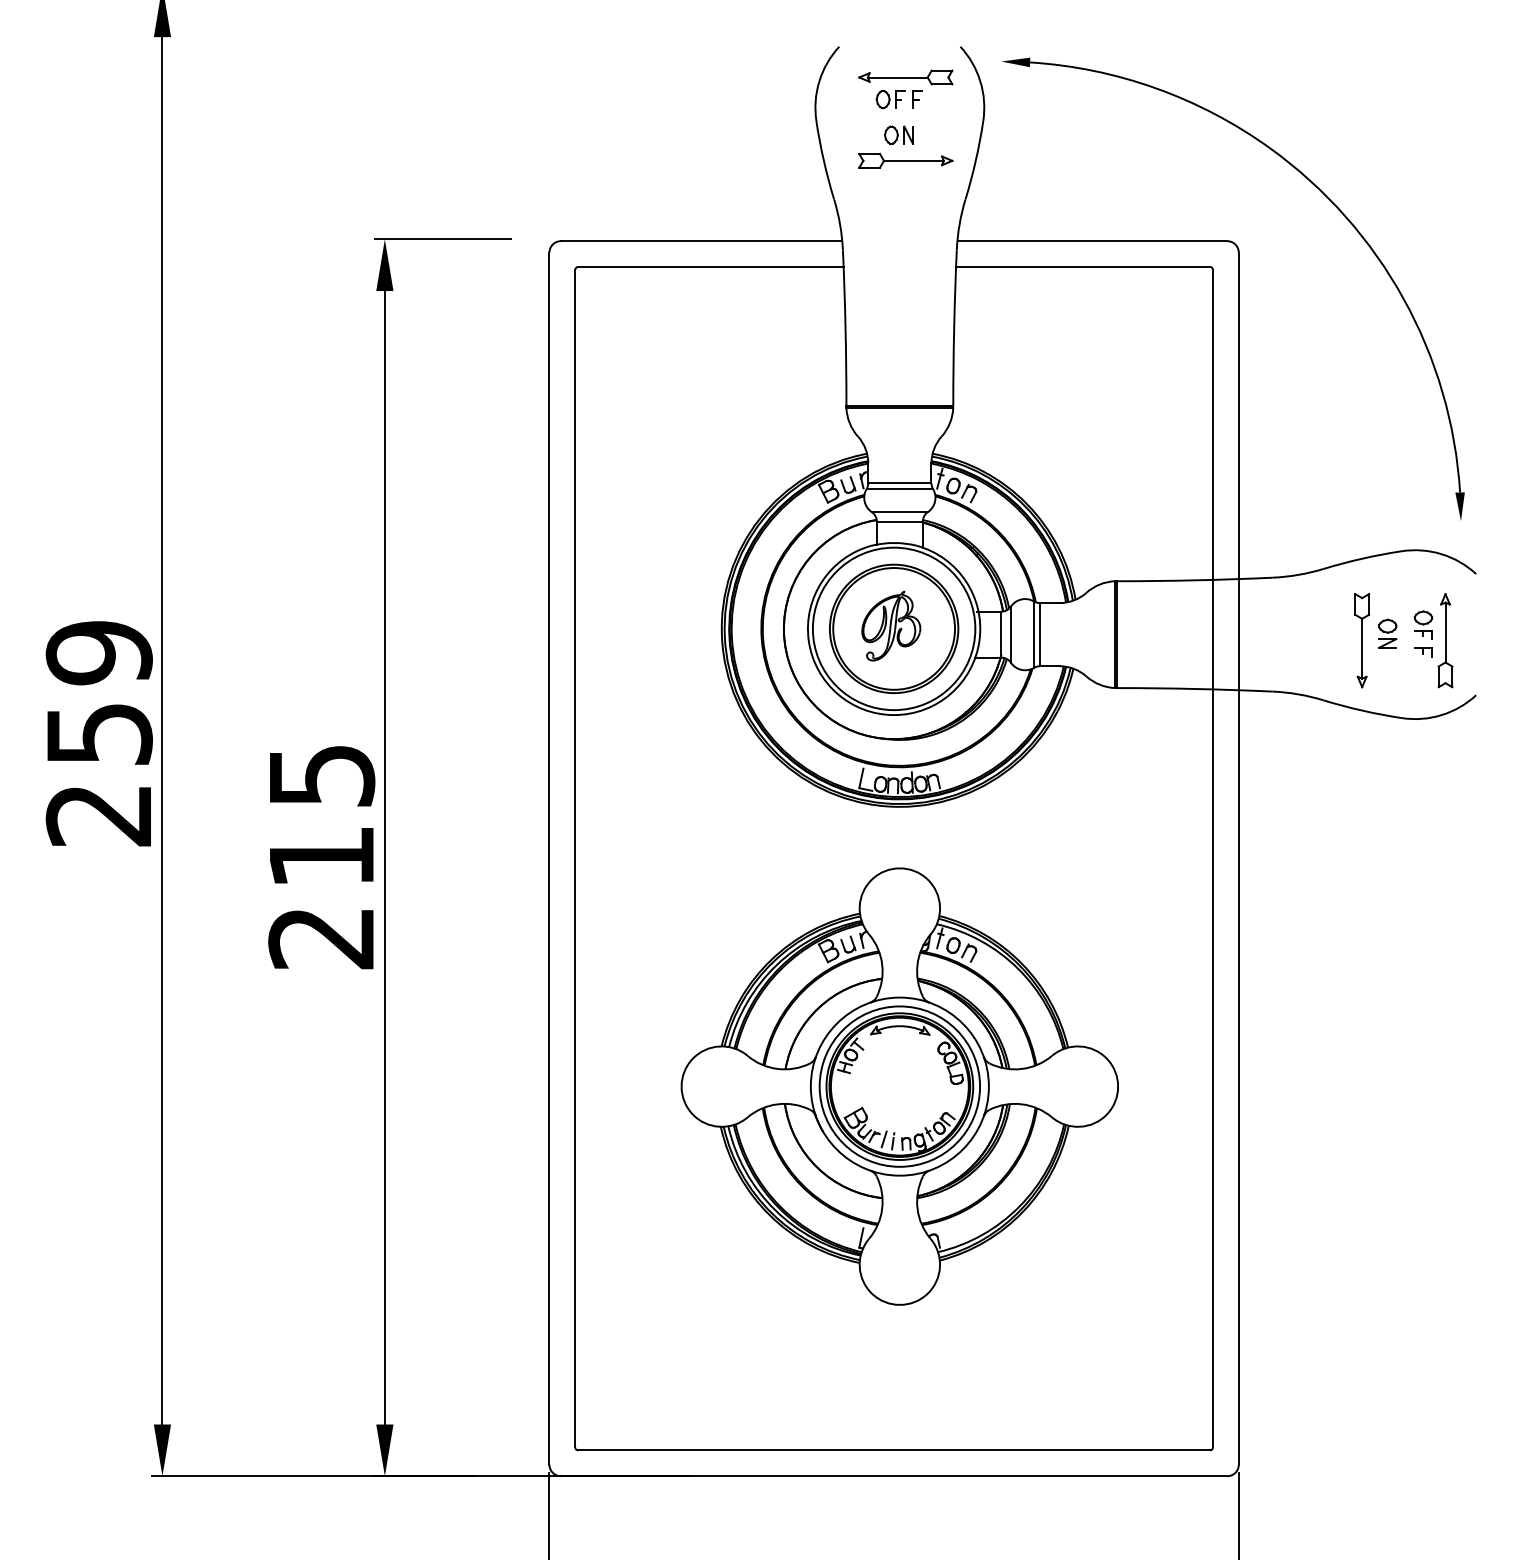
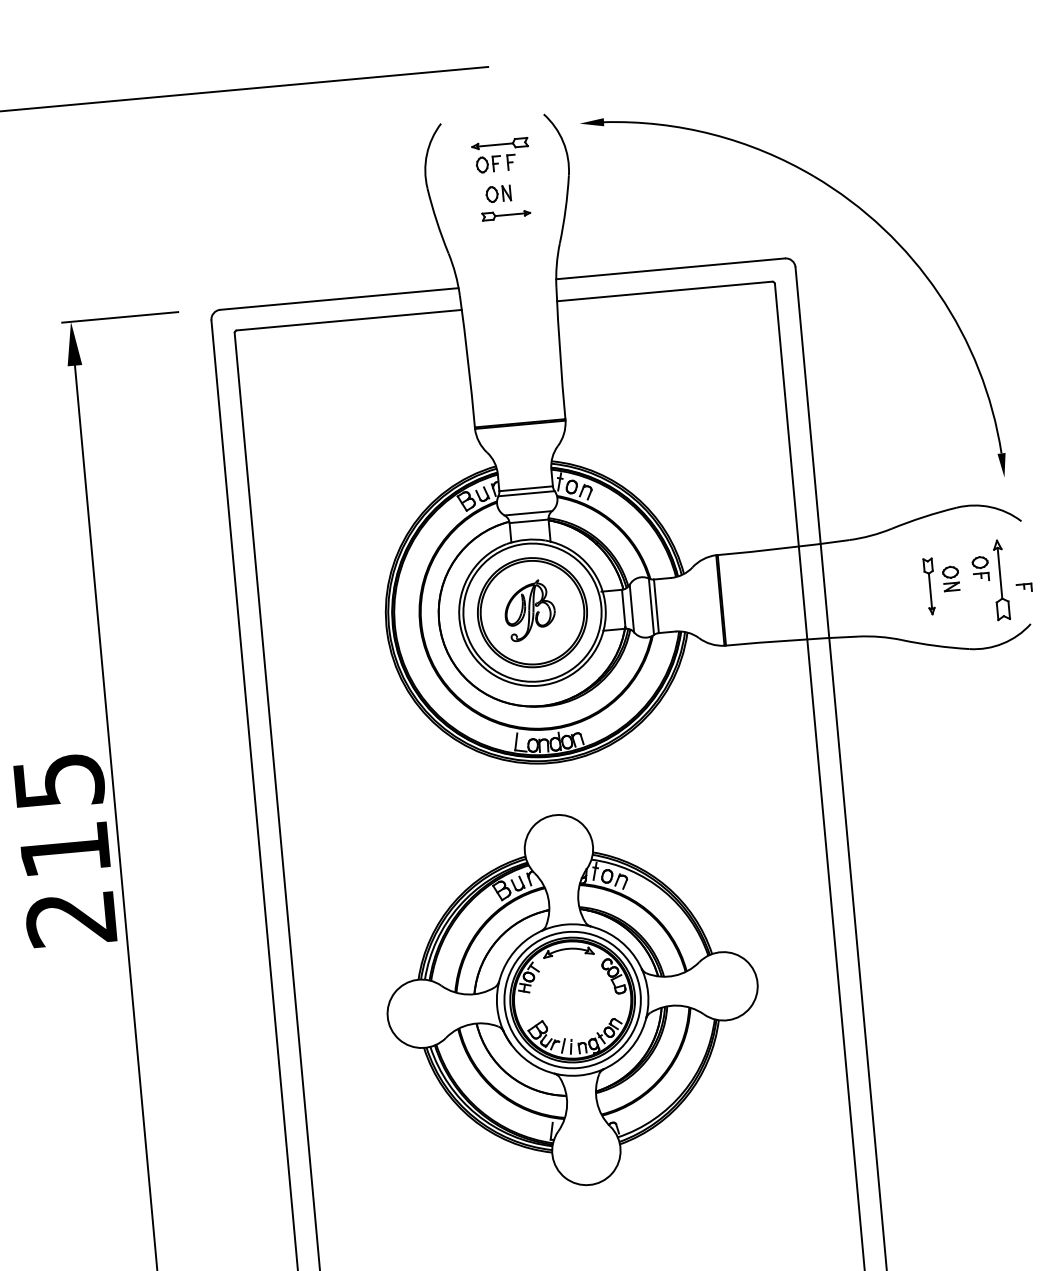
part: (905, 77) -> (499, 144), size x0.7
part: (905, 160) -> (506, 214), size x0.6
part: (1362, 640) -> (930, 586), size x0.7
part: (1423, 652) -> (1024, 588), moved

